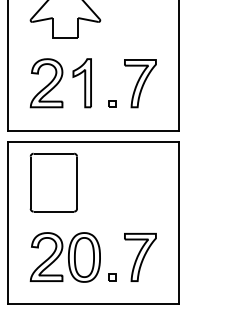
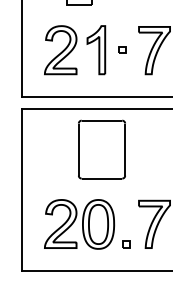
part: (112, 103) -> (122, 49), moved
part: (53, 182) -> (101, 149), moved

